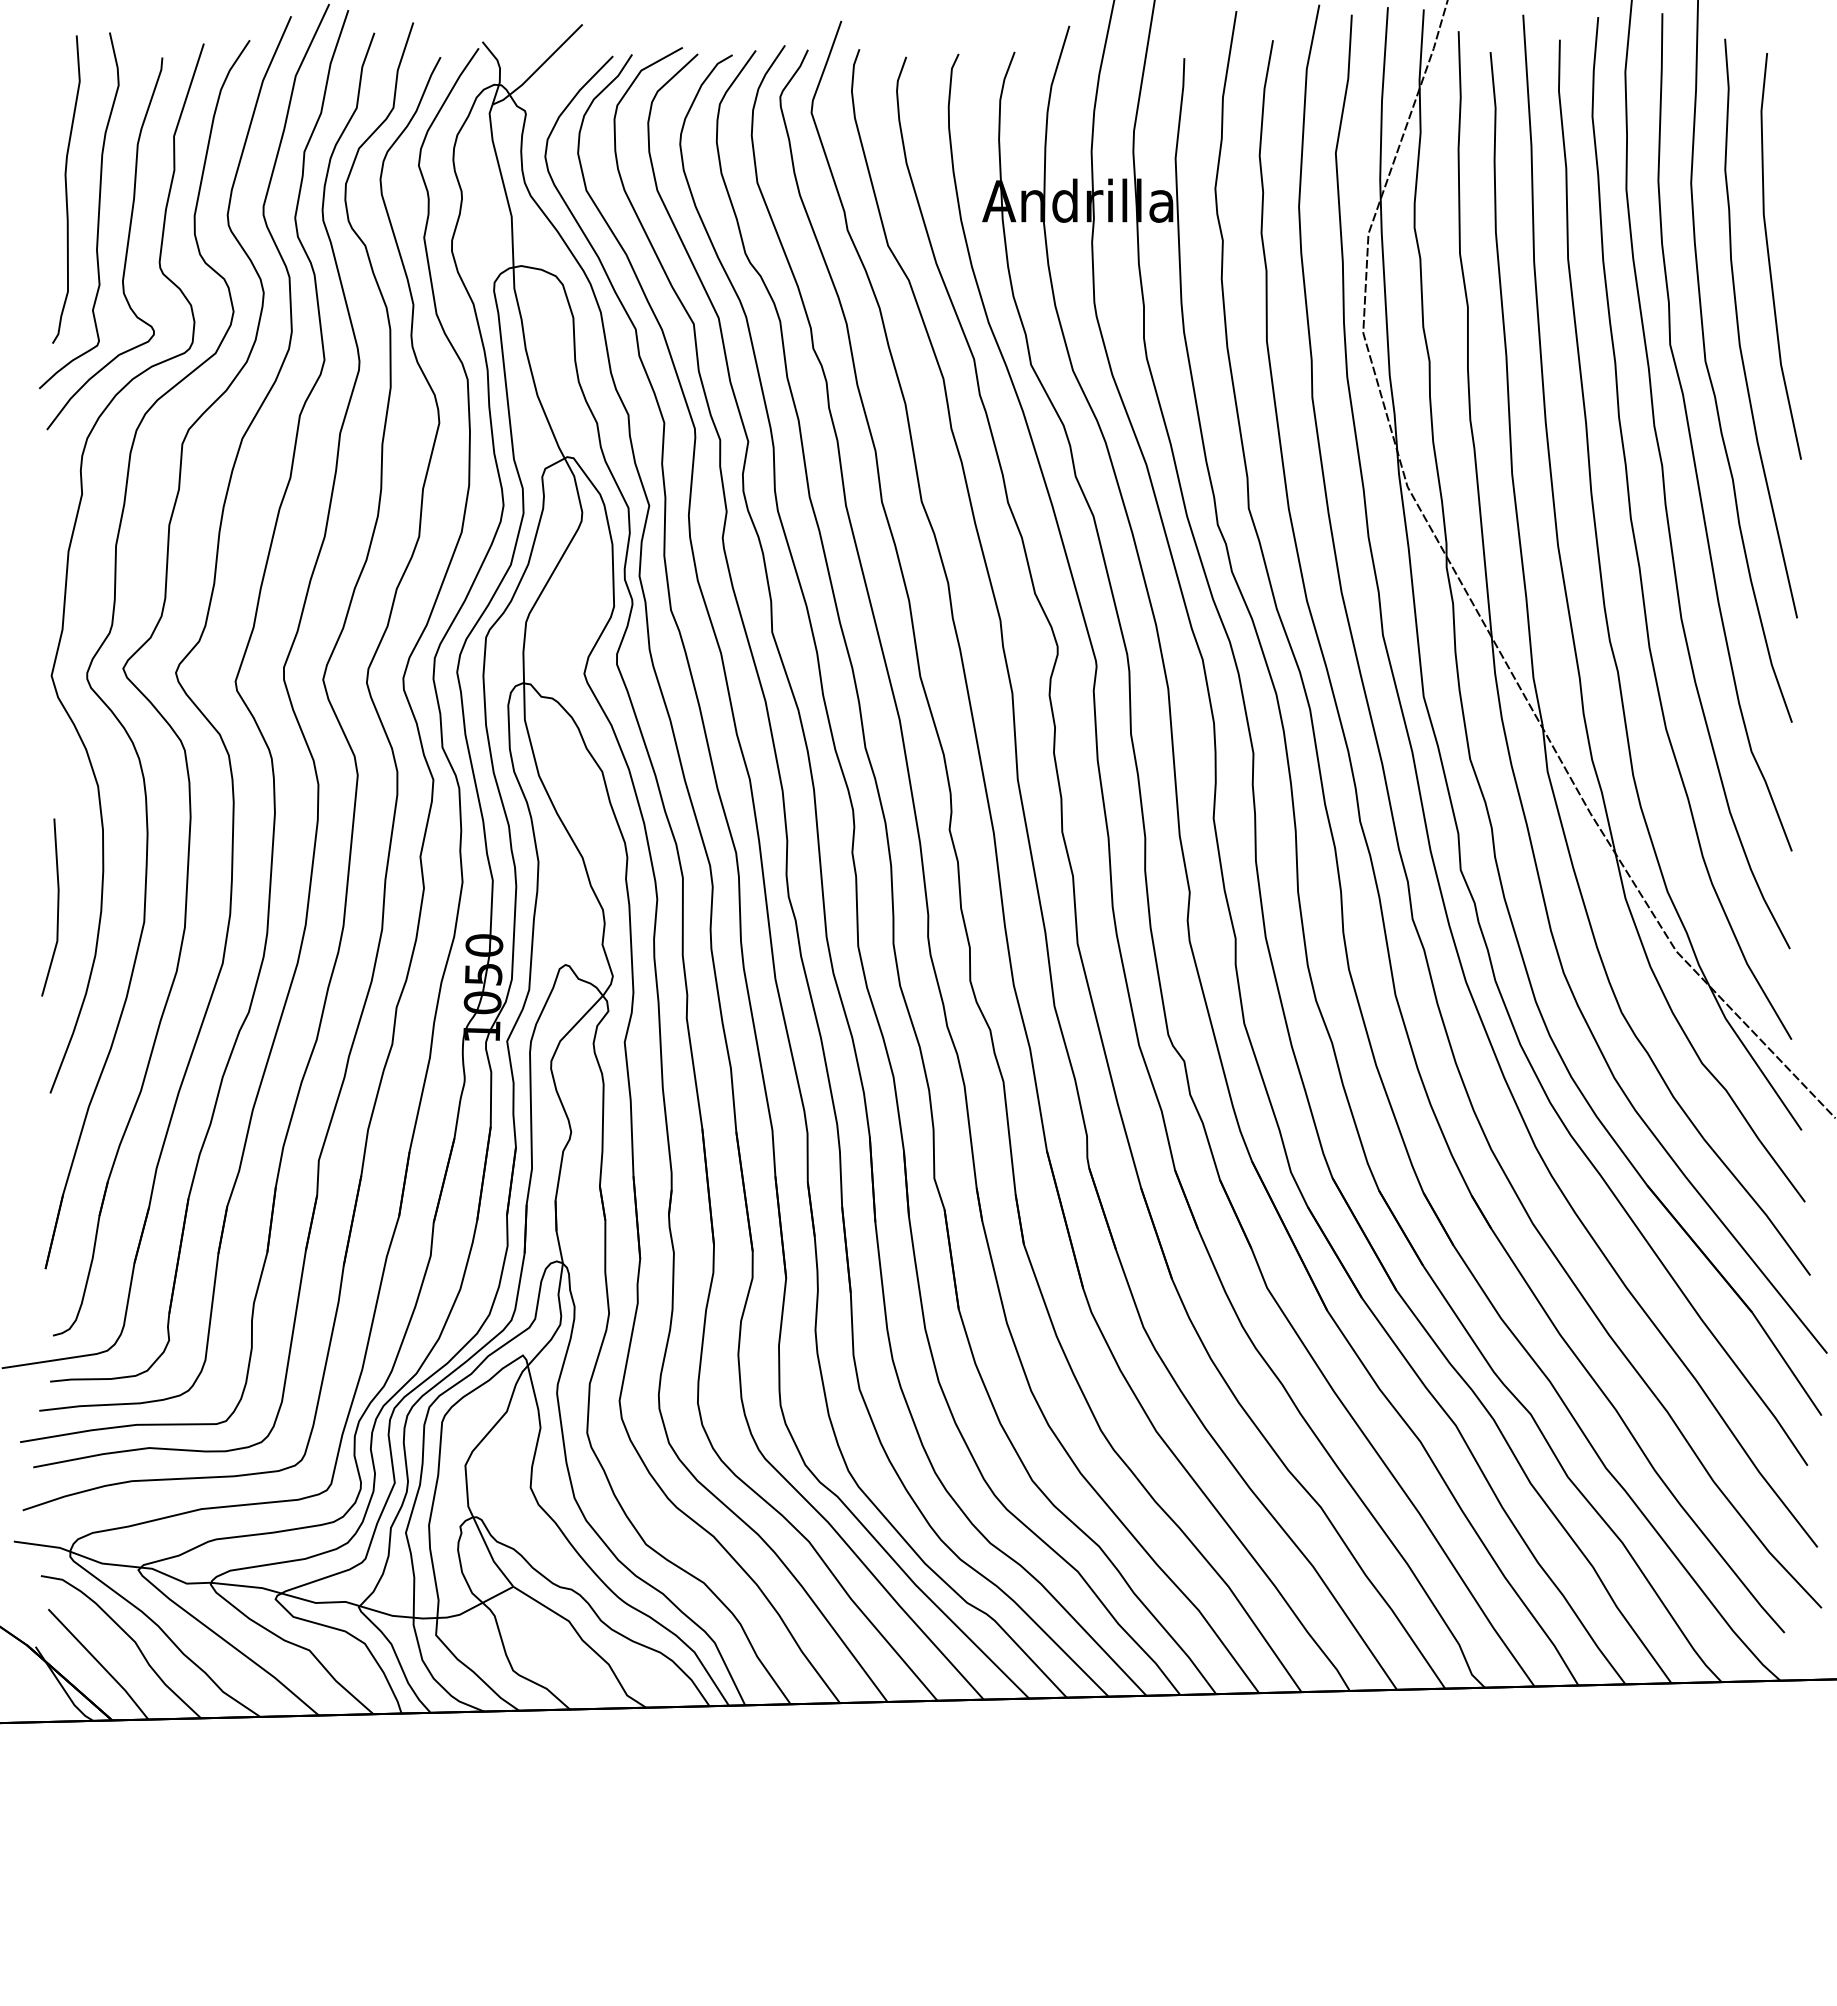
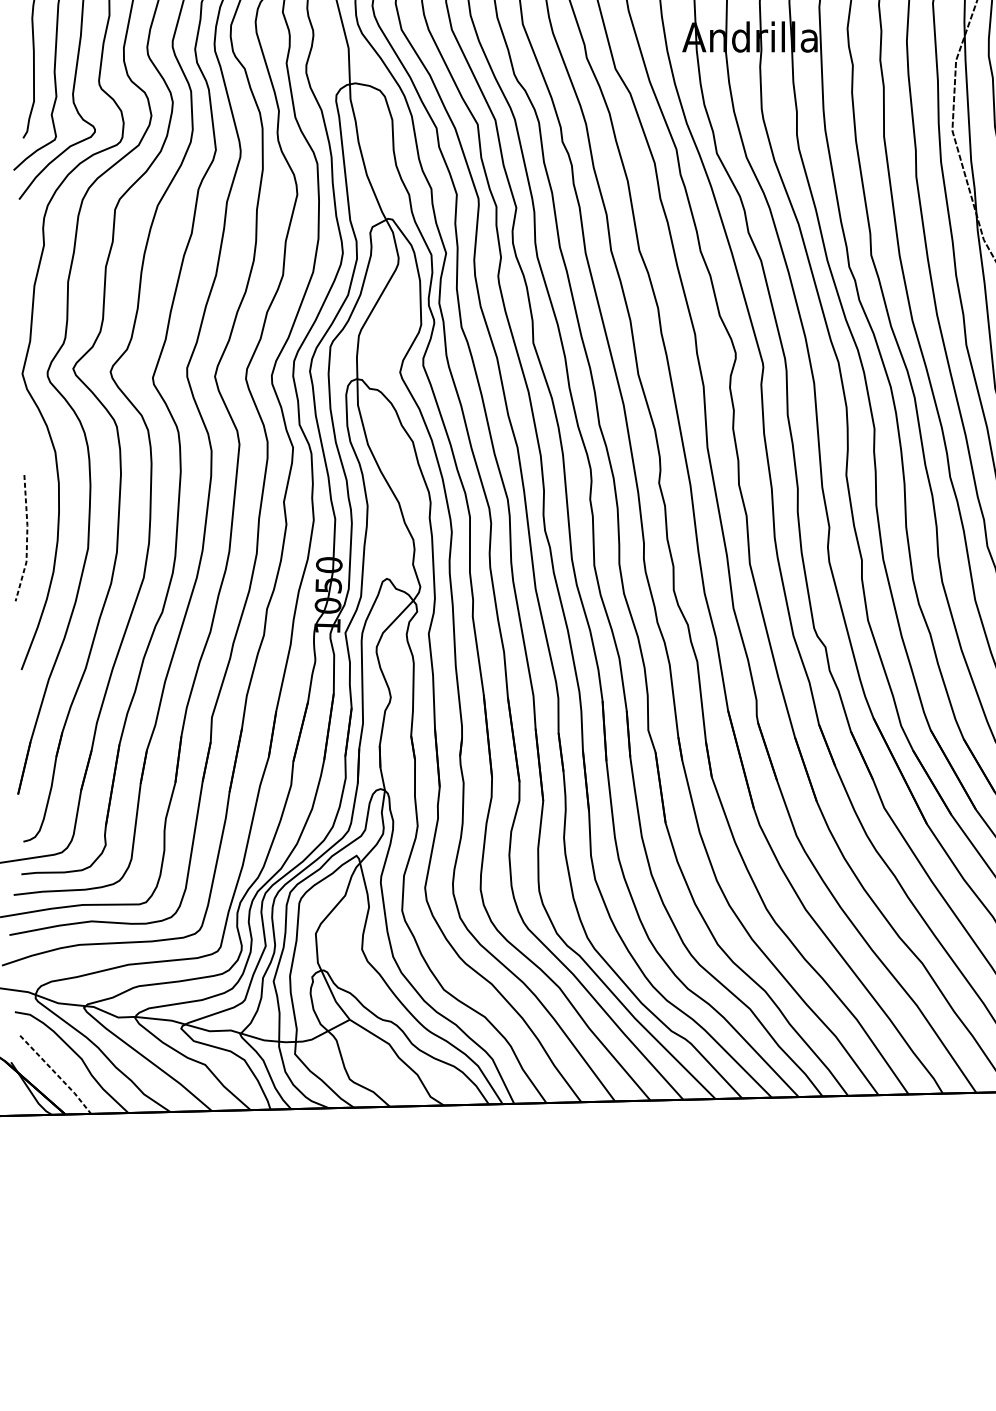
line: (58, 908) -> (27, 538), solid -> dashed
line: (100, 1664) -> (57, 1074), solid -> dashed

